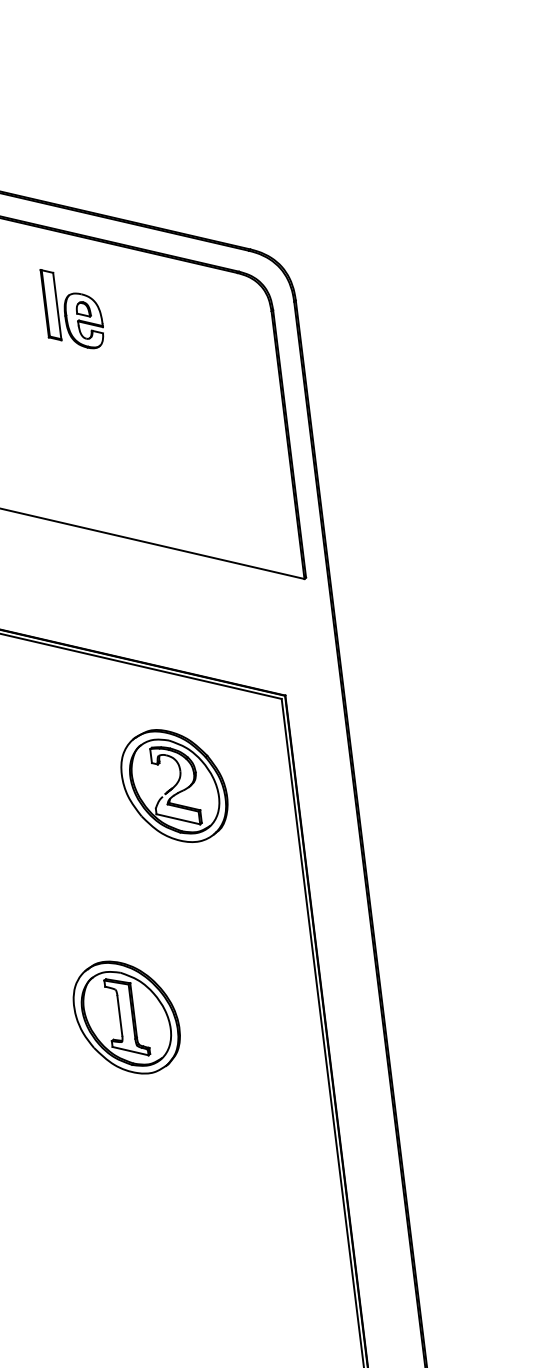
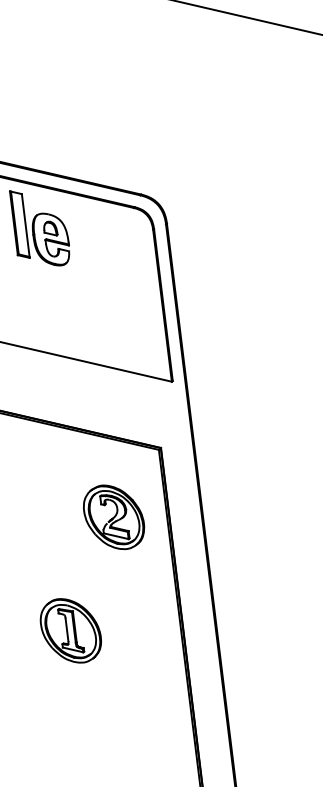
part: (71, 309) -> (39, 228), size x1.67
part: (175, 786) -> (114, 517), moved

